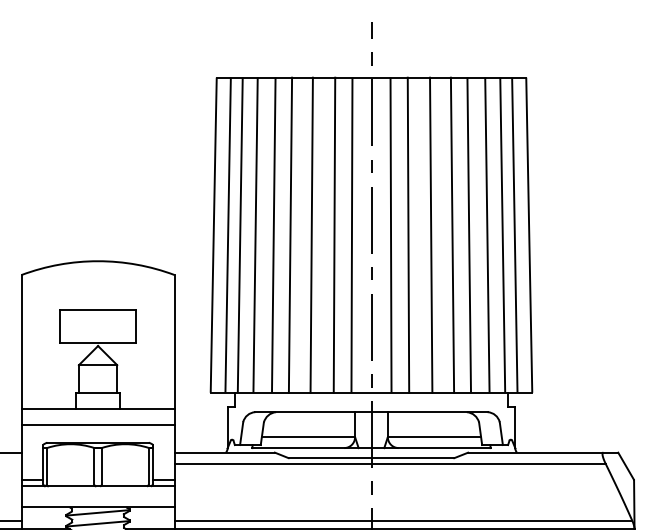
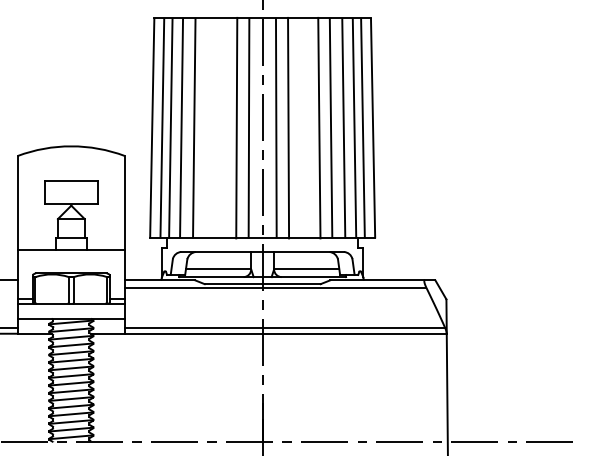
line: (289, 234) -> (205, 127), removed
line: (311, 234) -> (220, 127), removed
line: (431, 234) -> (304, 127), removed
line: (96, 425) -> (70, 261), removed

